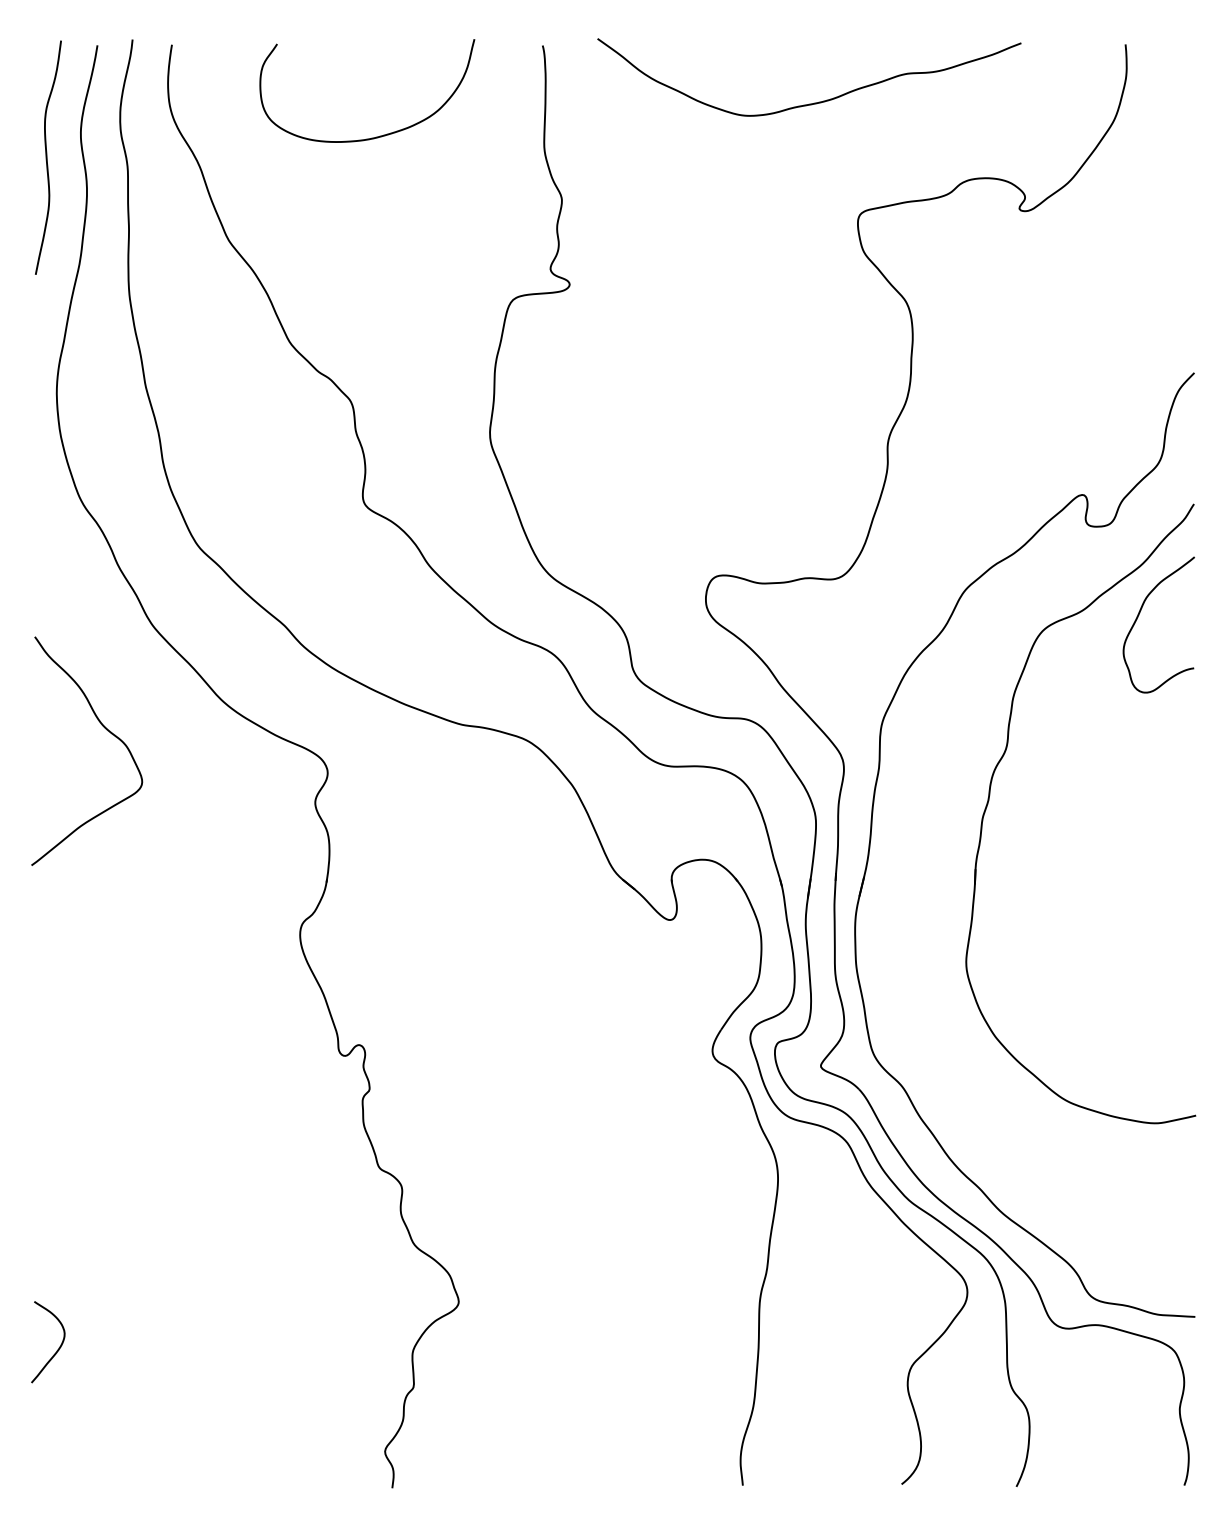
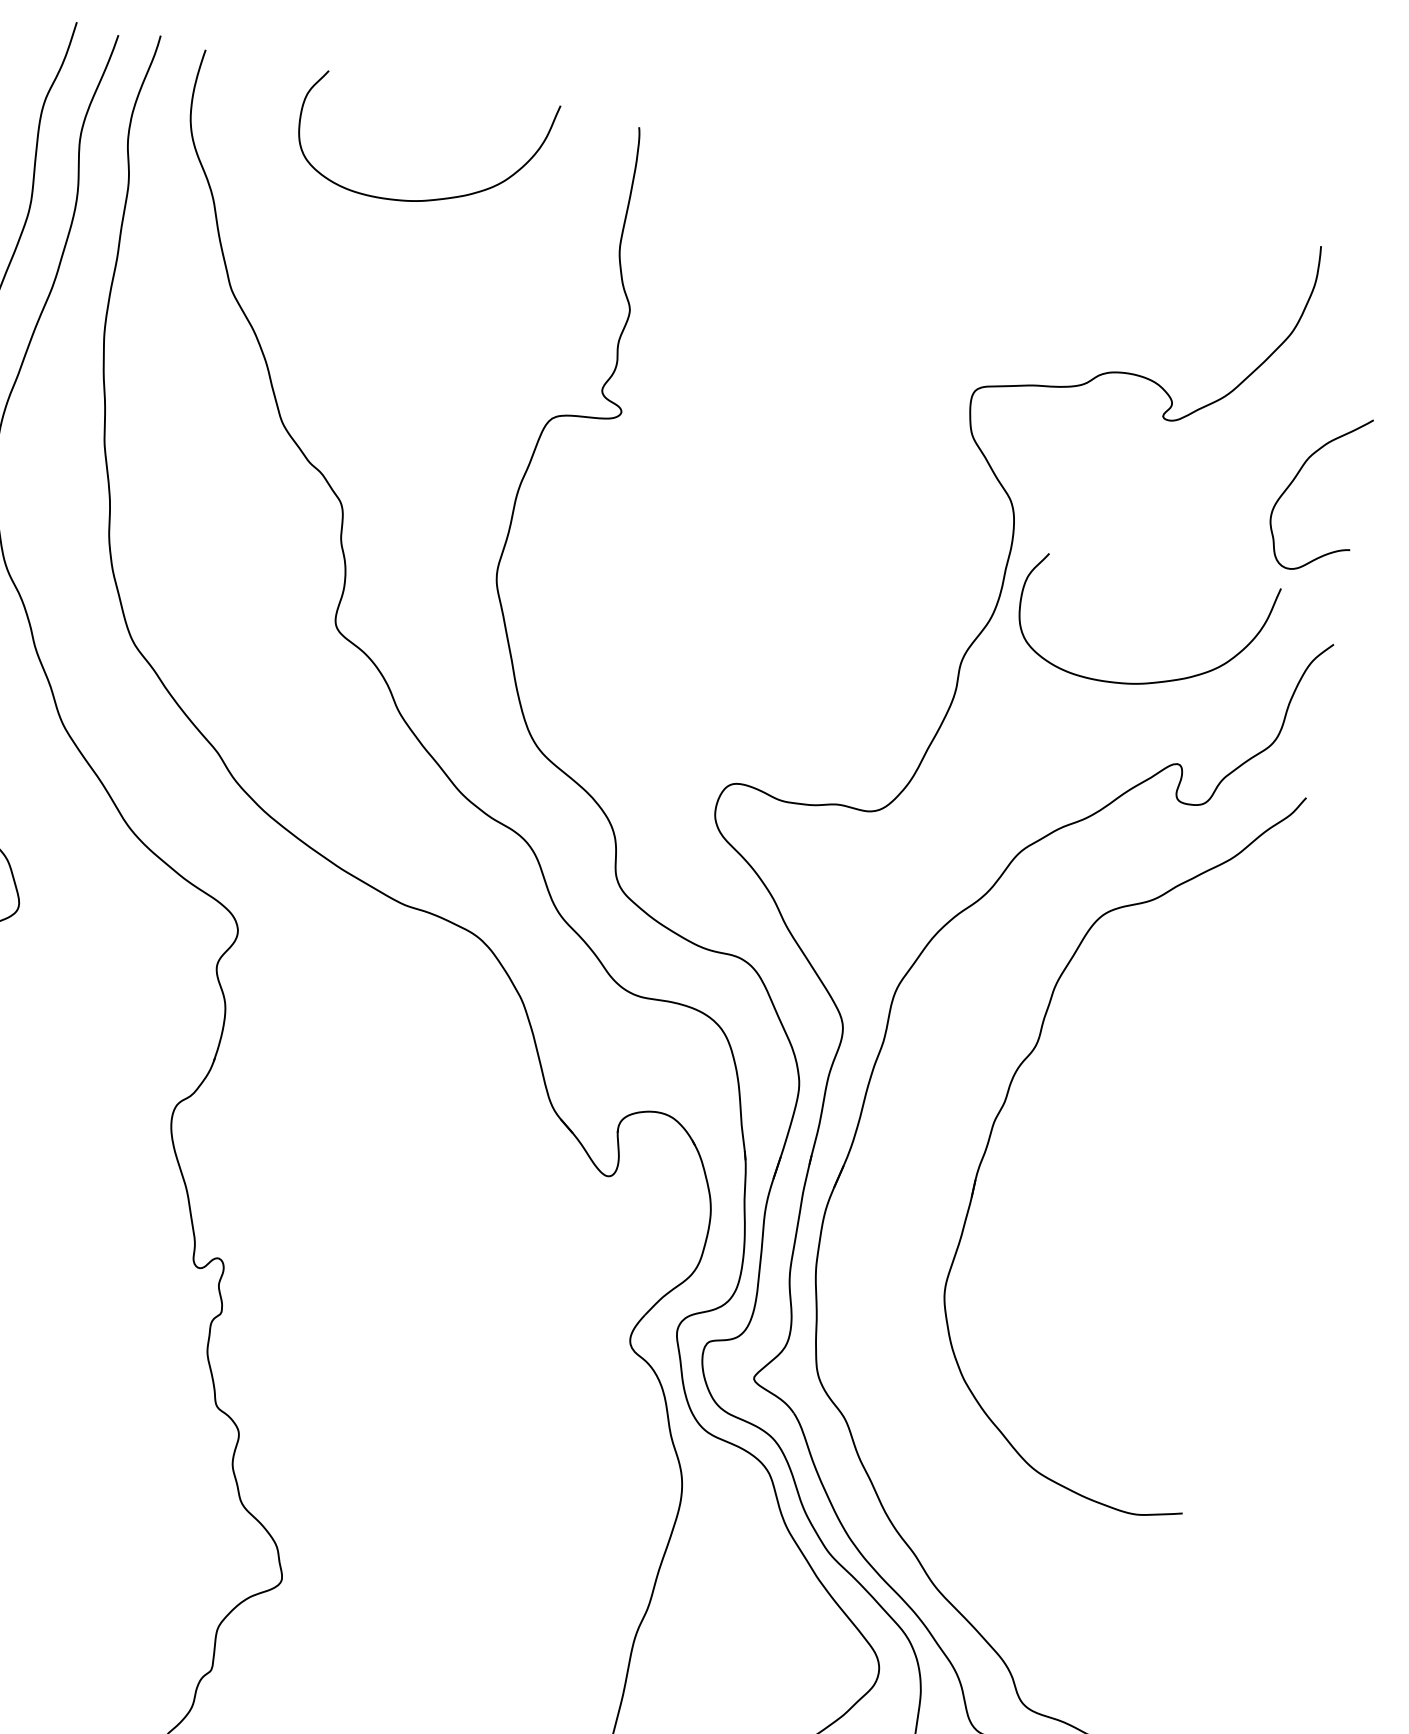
curve: (814, 102) -> (945, 249), removed
curve: (1051, 429) -> (1155, 681), added
curve: (1139, 615) -> (1297, 477), moved

